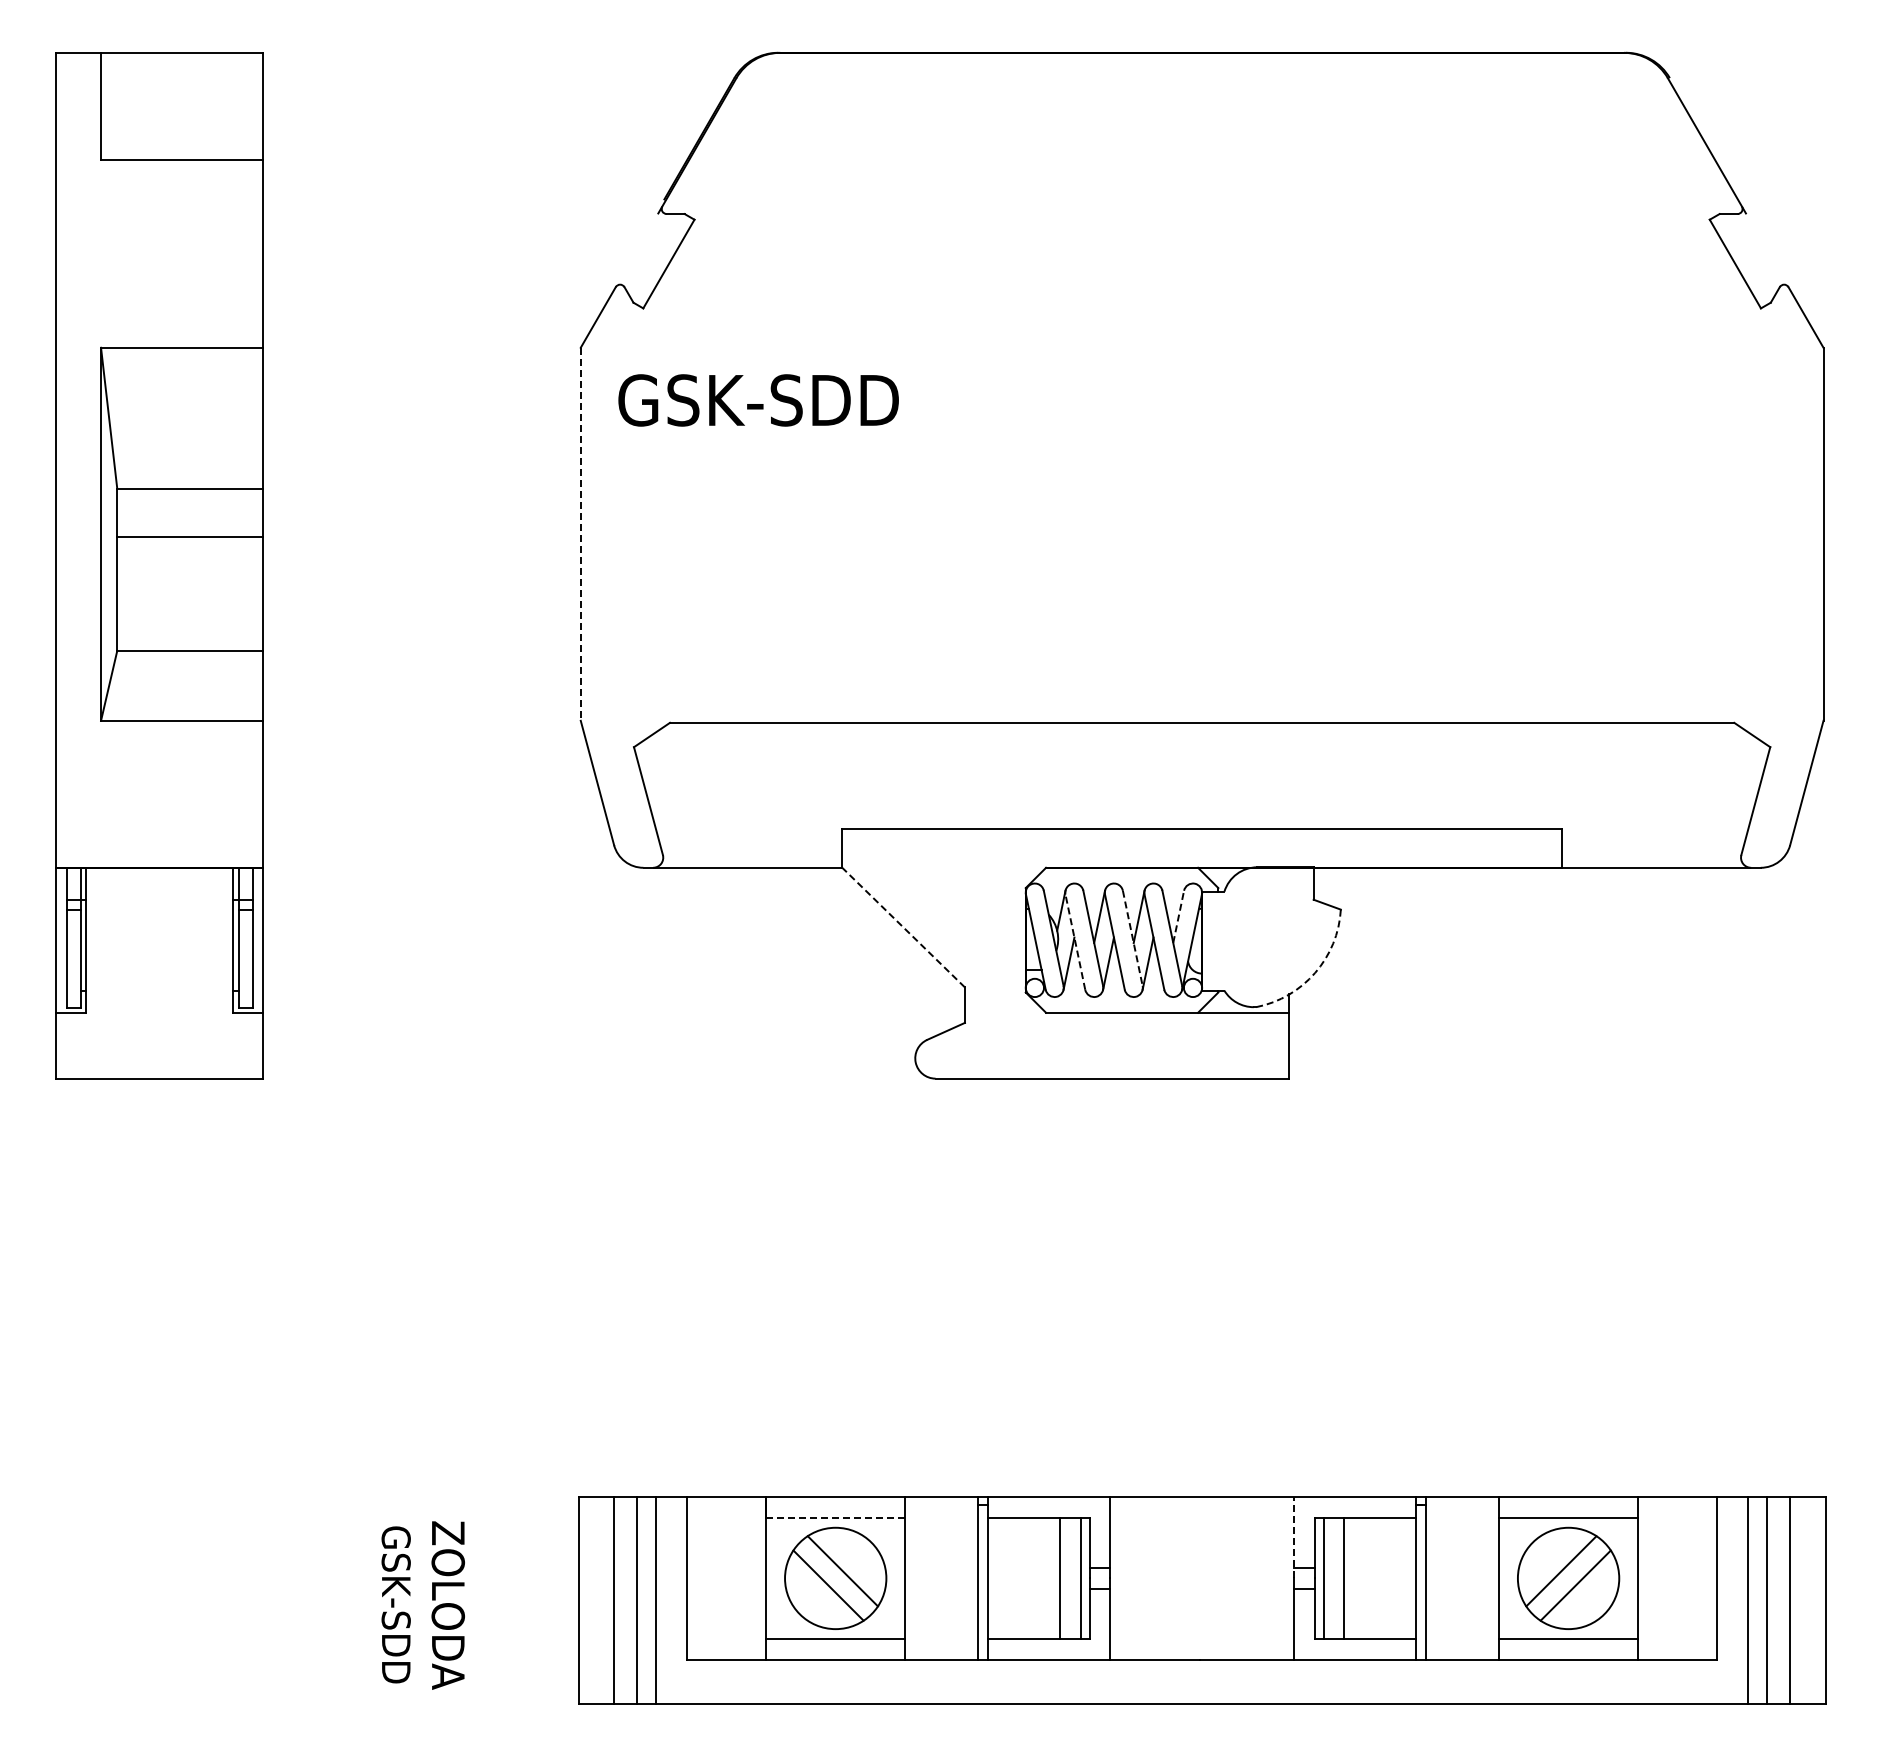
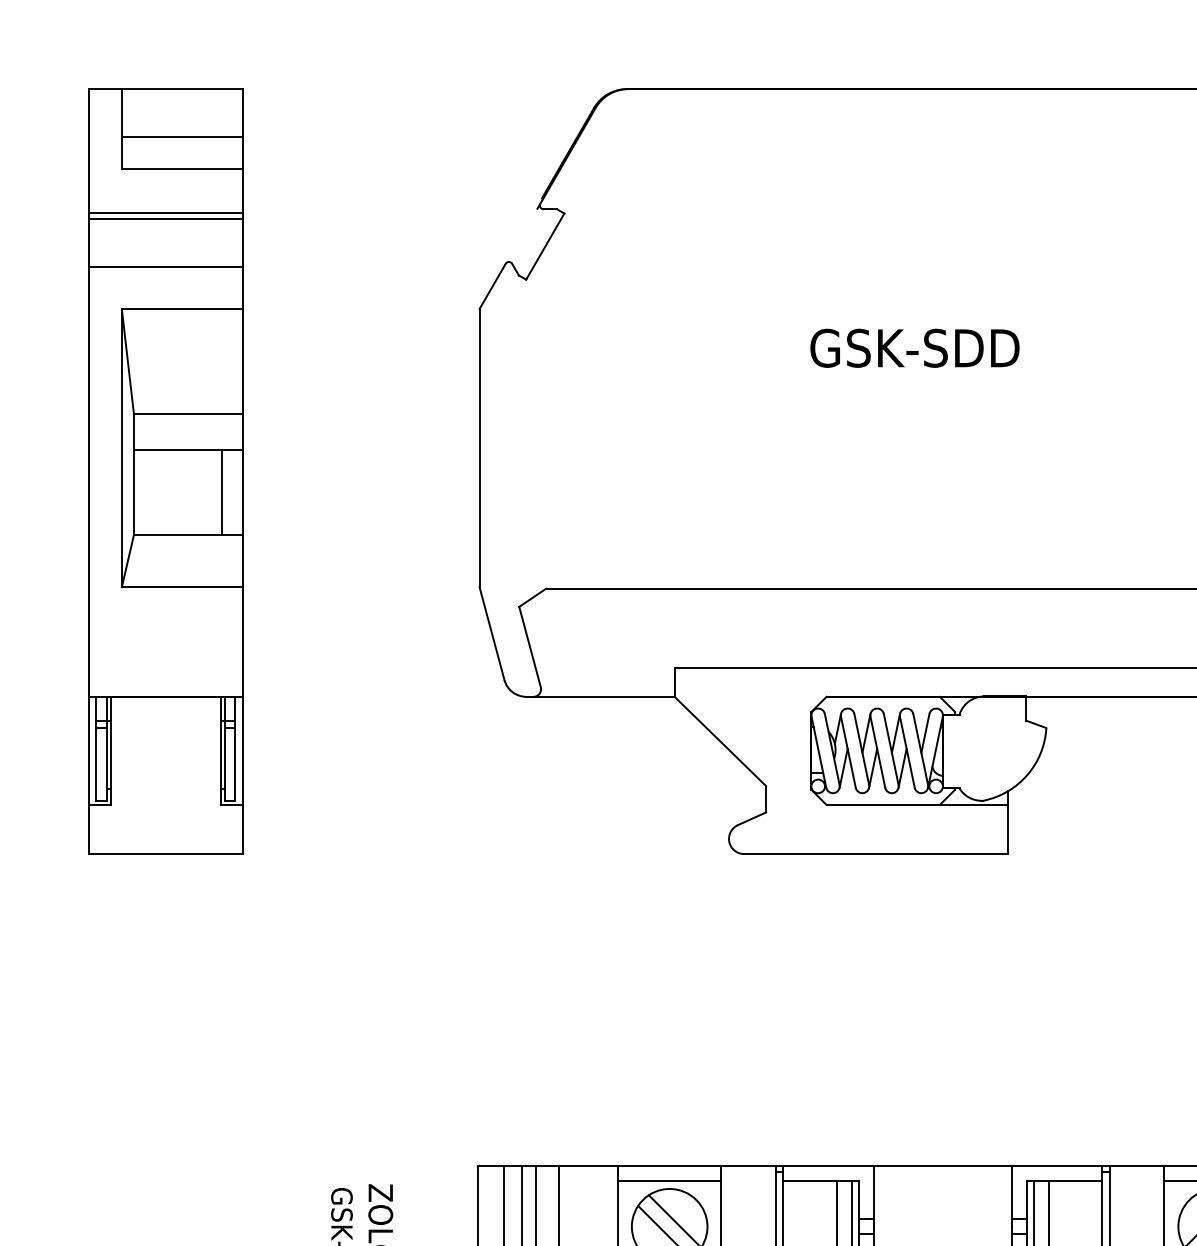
line: (182, 116) -> (182, 136), added
line: (159, 218) -> (165, 212), added
line: (159, 226) -> (165, 218), added
line: (159, 291) -> (165, 267), added
text: (758, 400) -> (914, 348), moved
line: (580, 534) -> (479, 448), dashed -> solid
line: (235, 593) -> (222, 492), added
line: (1178, 916) -> (925, 733), dashed -> solid
line: (903, 927) -> (720, 741), dashed -> solid
line: (1132, 938) -> (891, 749), dashed -> solid
line: (1075, 942) -> (848, 752), dashed -> solid
arc: (1315, 972) -> (1027, 774), dashed -> solid
line: (836, 1517) -> (670, 1181), dashed -> solid
line: (1294, 1537) -> (1011, 1196), dashed -> solid

